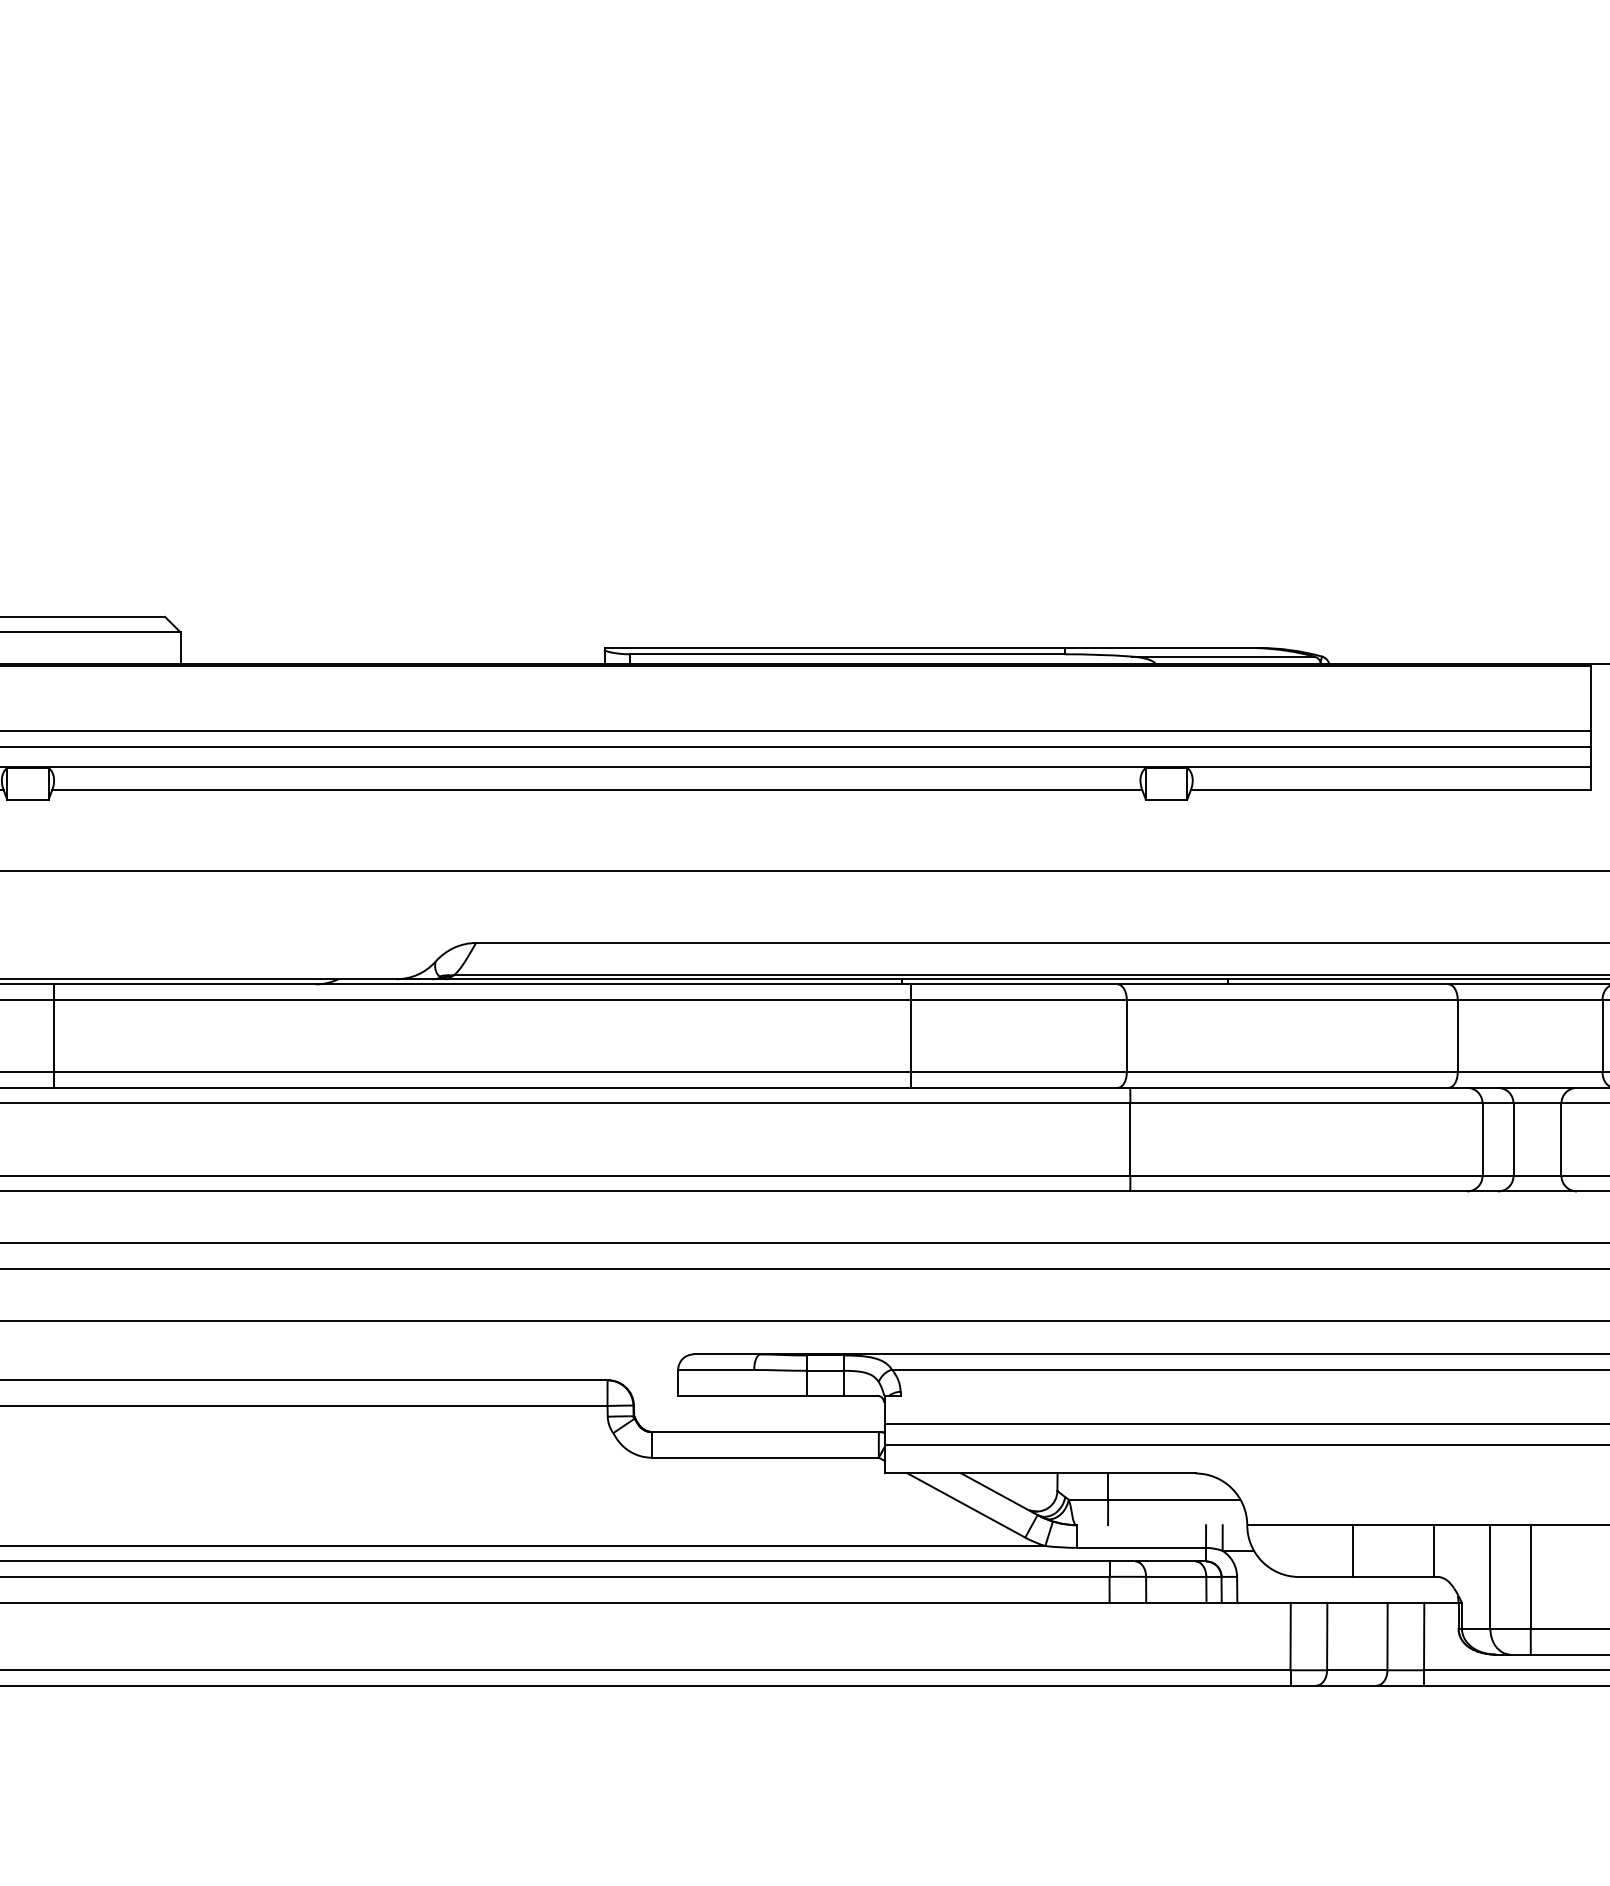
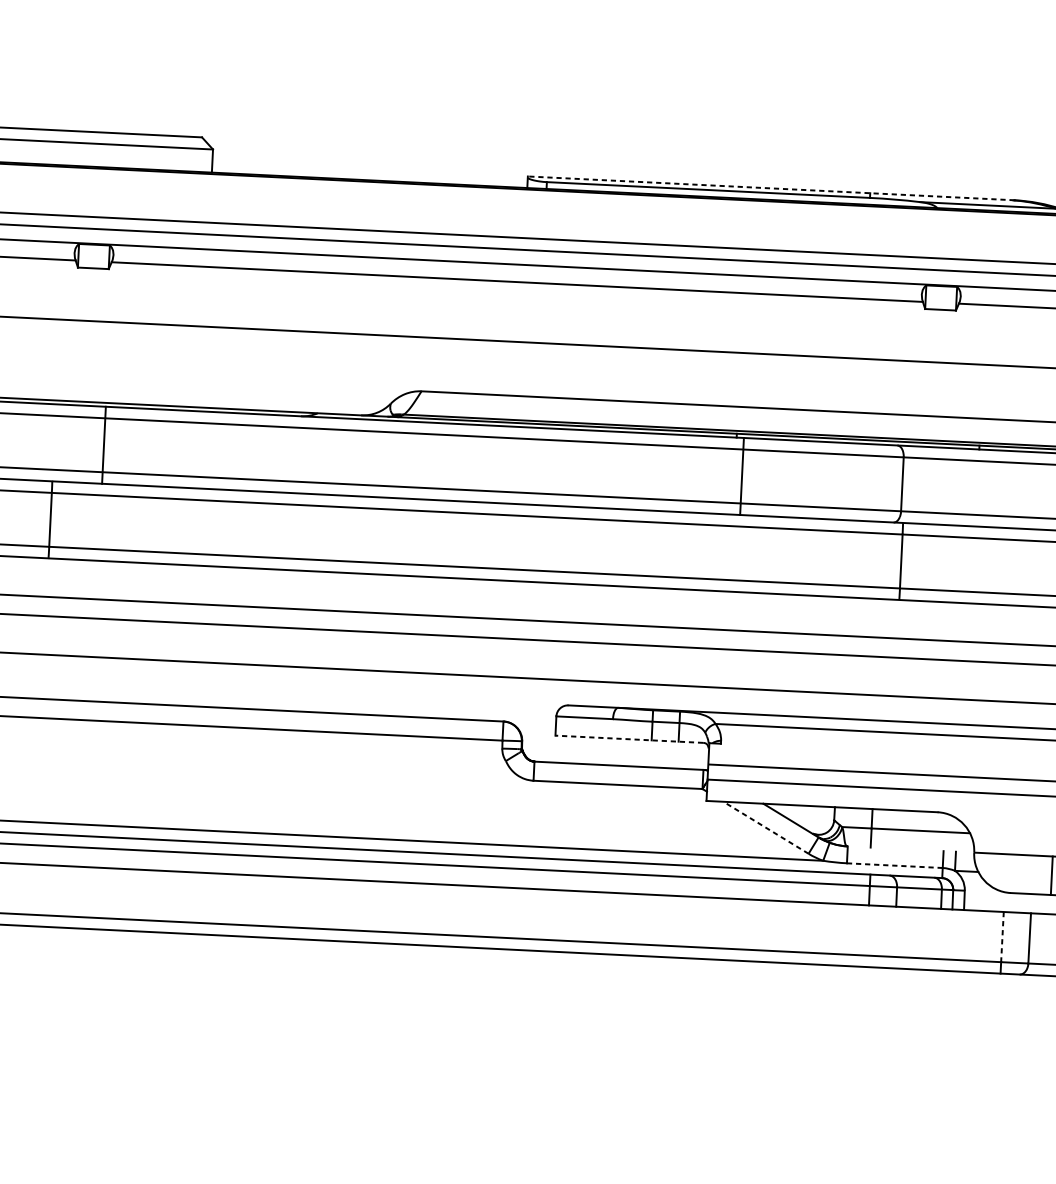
line: (931, 647) -> (771, 188), solid -> dashed
line: (776, 1395) -> (628, 738), solid -> dashed
line: (966, 1505) -> (766, 827), solid -> dashed
line: (1141, 1547) -> (894, 865), solid -> dashed
line: (1290, 1636) -> (1002, 937), solid -> dashed

